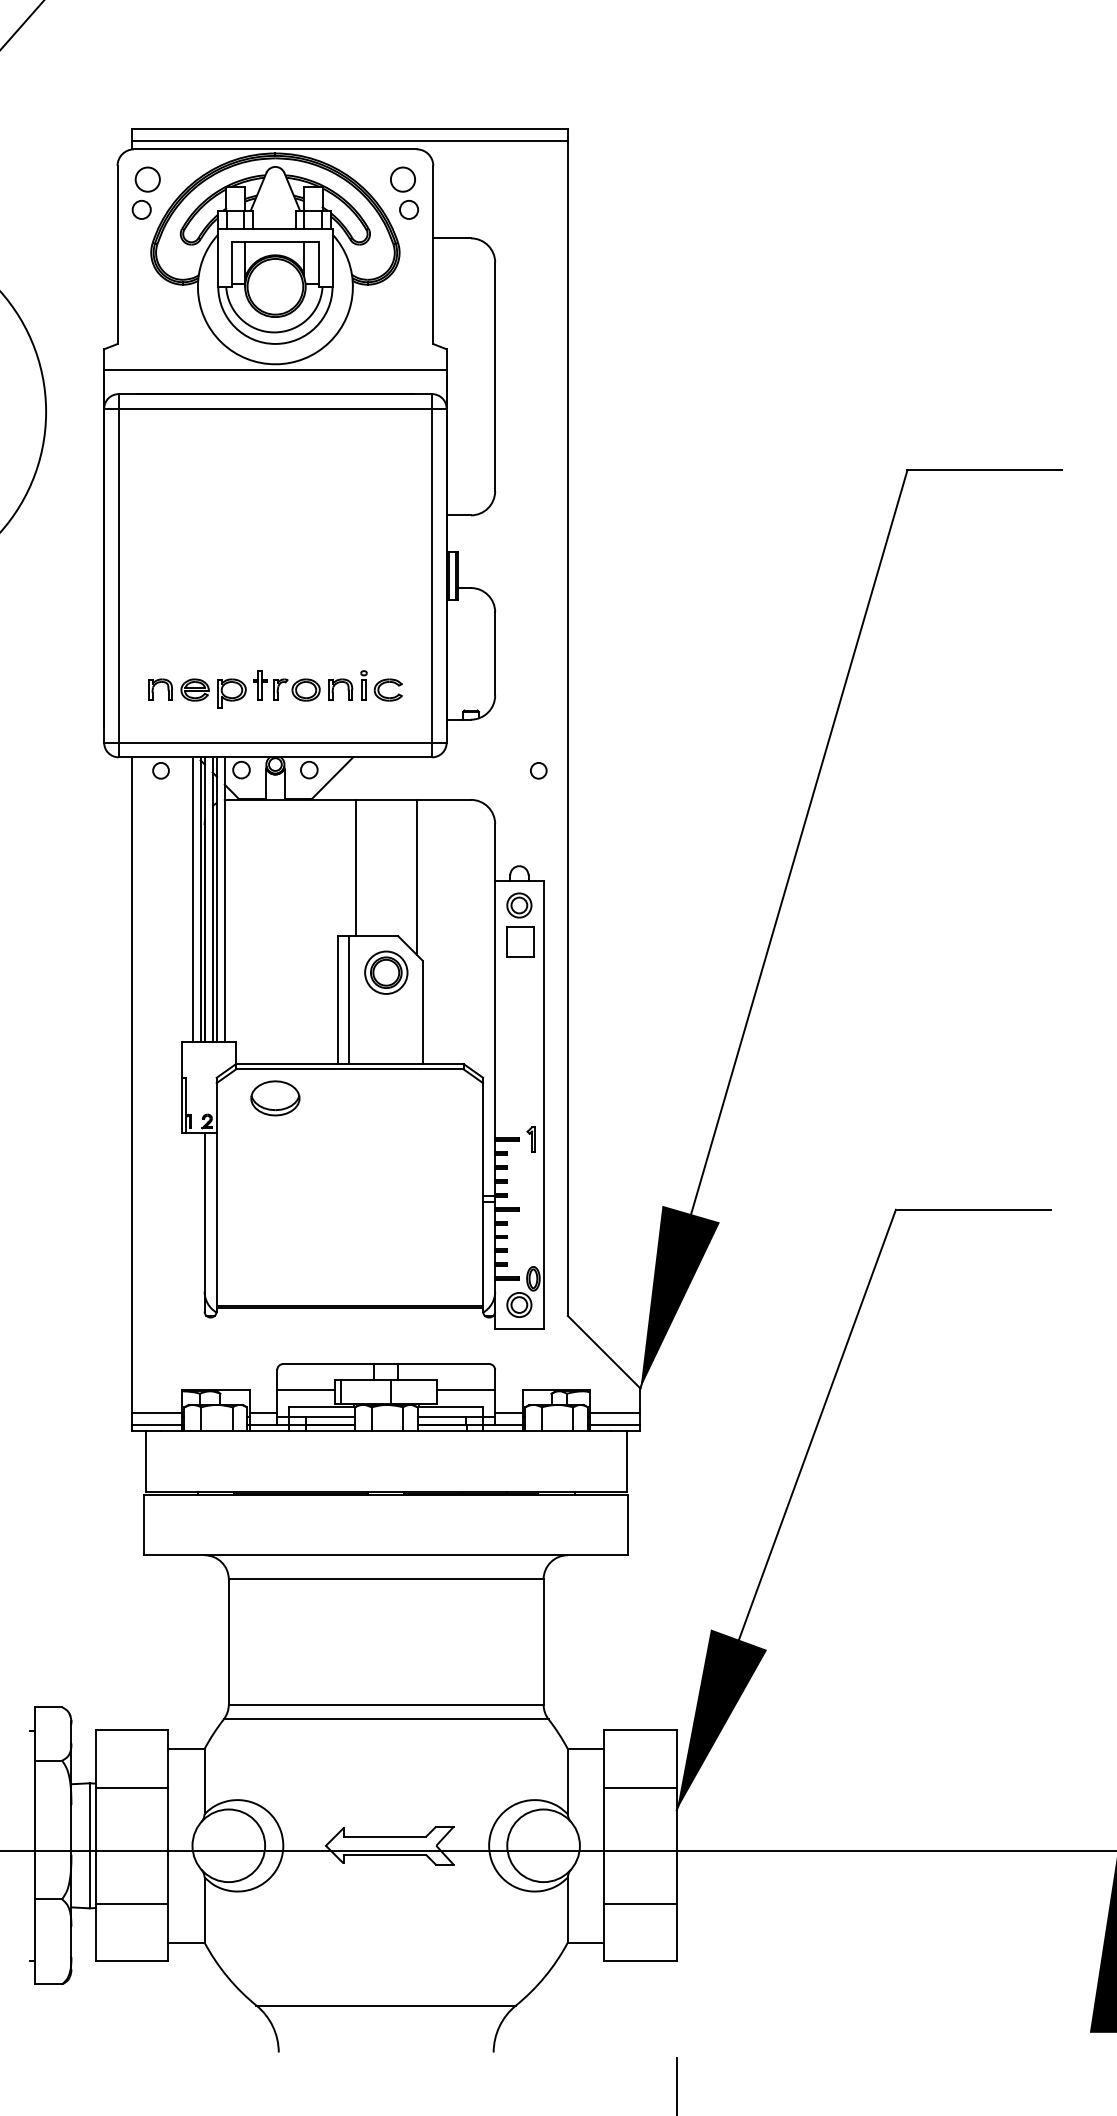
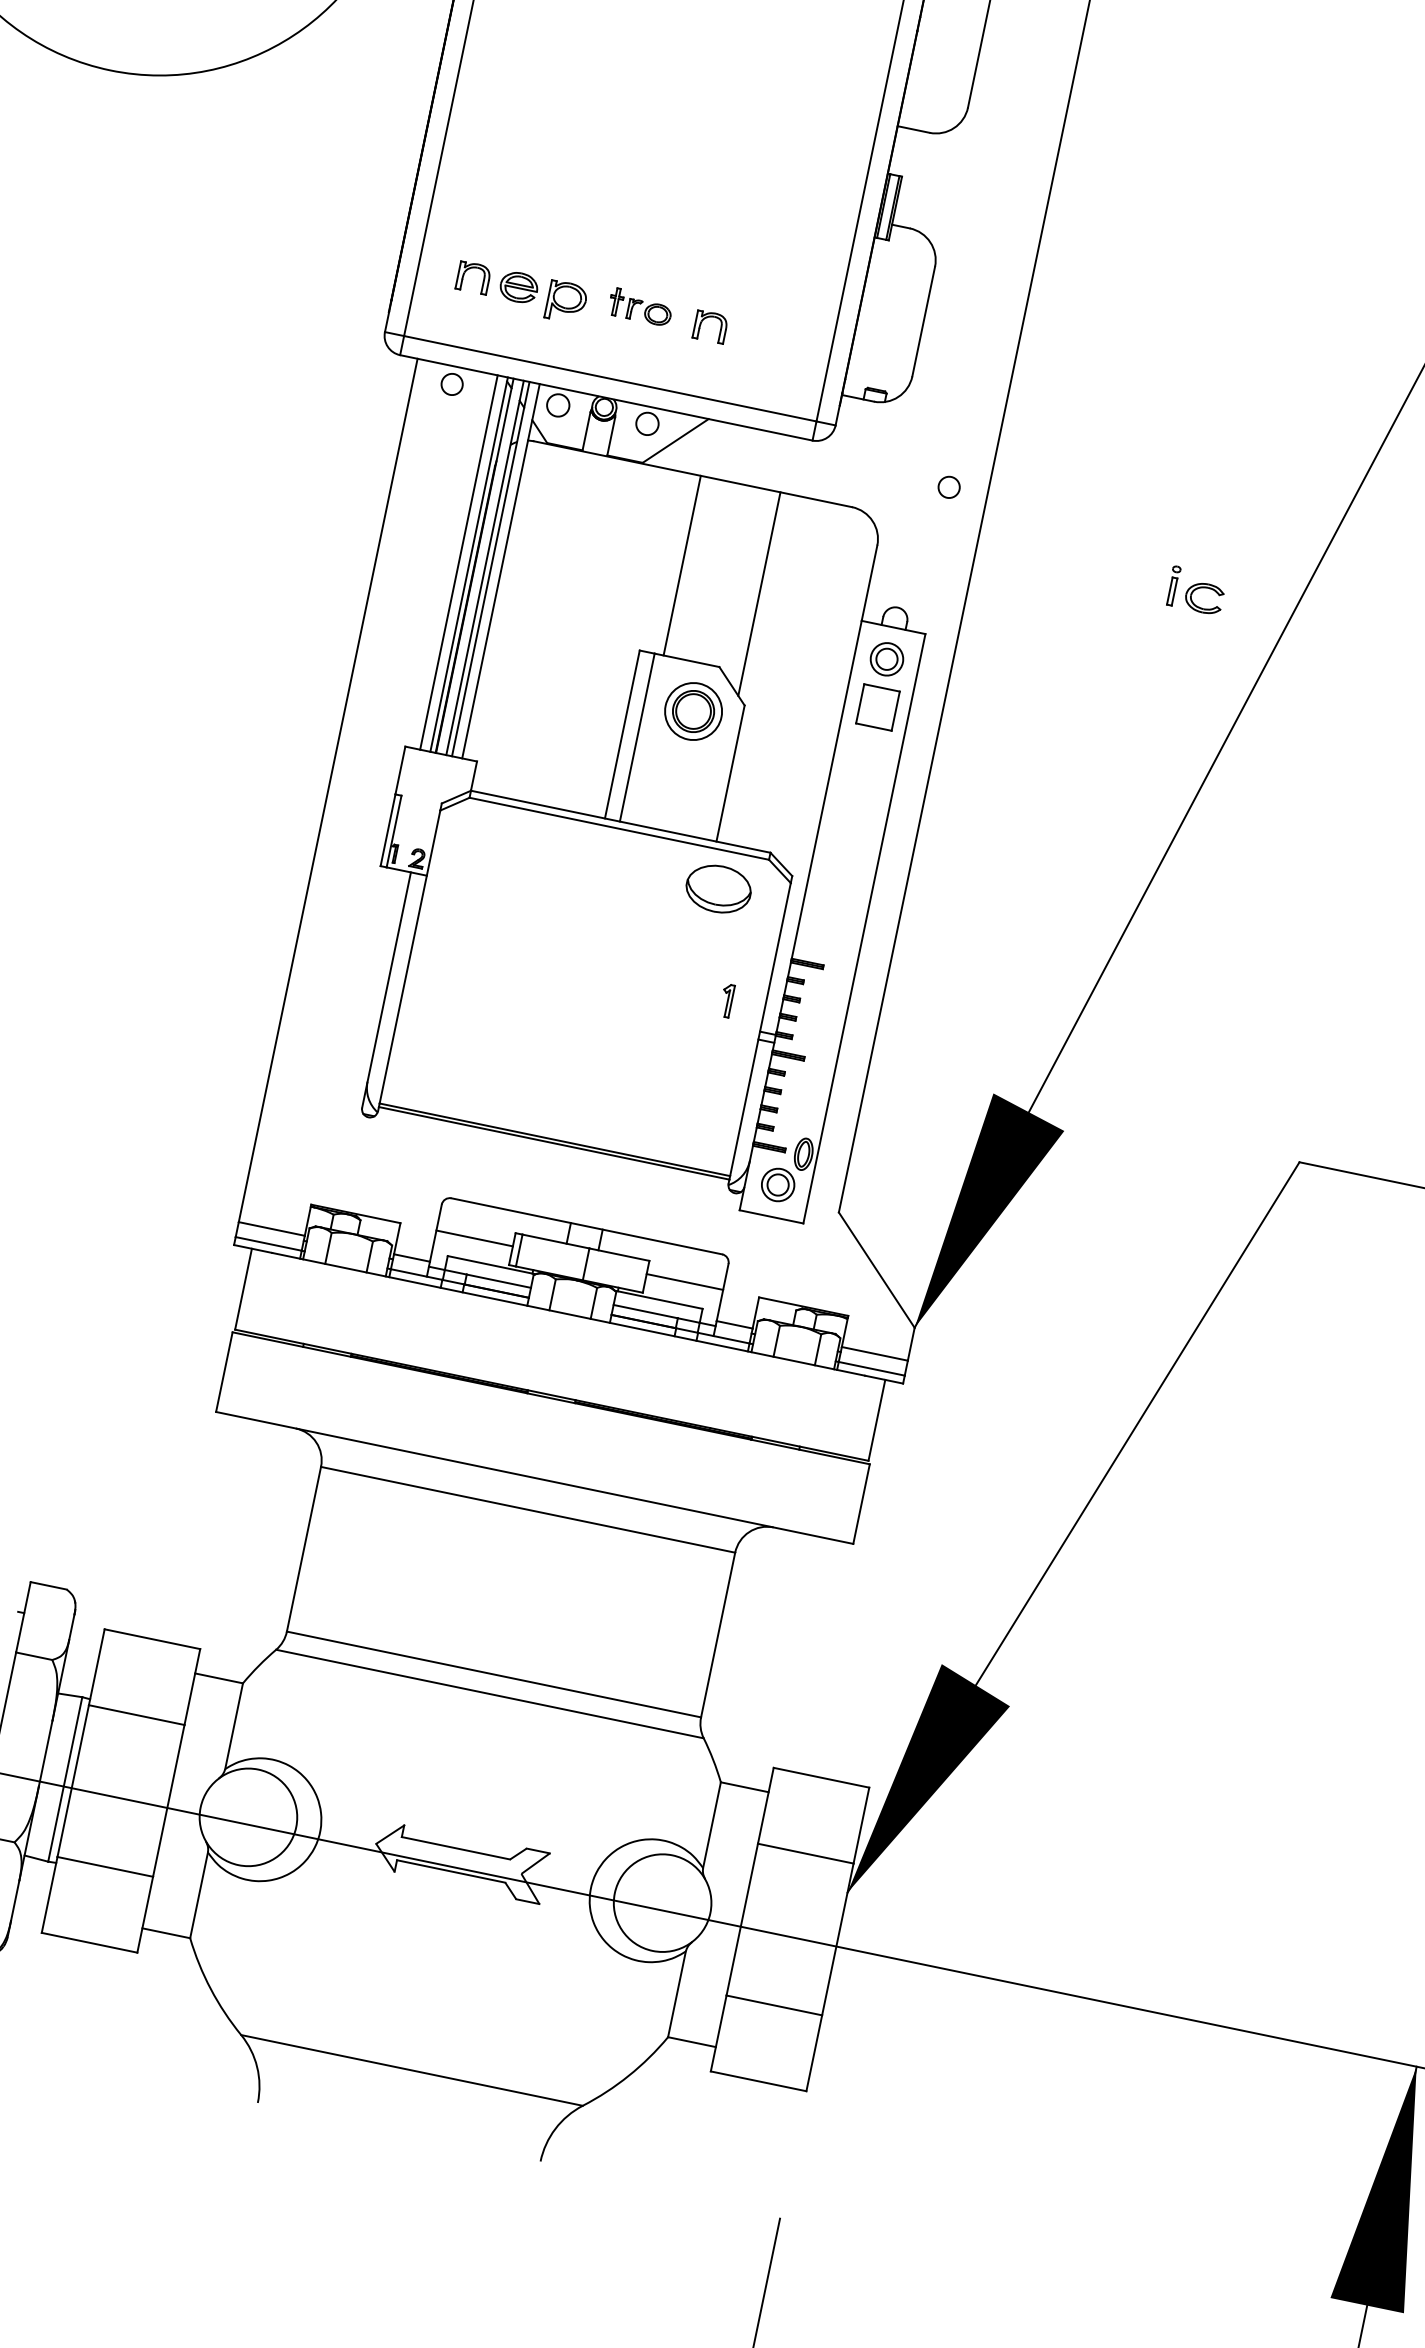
part: (286, 685) -> (640, 306), size x0.7
part: (381, 685) -> (1196, 590), moved
part: (275, 1098) -> (718, 889), moved
part: (530, 1139) -> (725, 1000), moved

